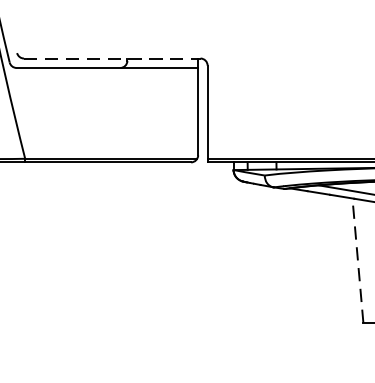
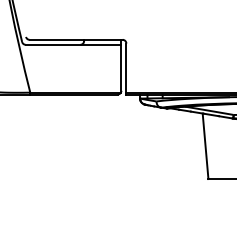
line: (112, 57) -> (76, 39), dashed -> solid
line: (357, 261) -> (205, 146), dashed -> solid

